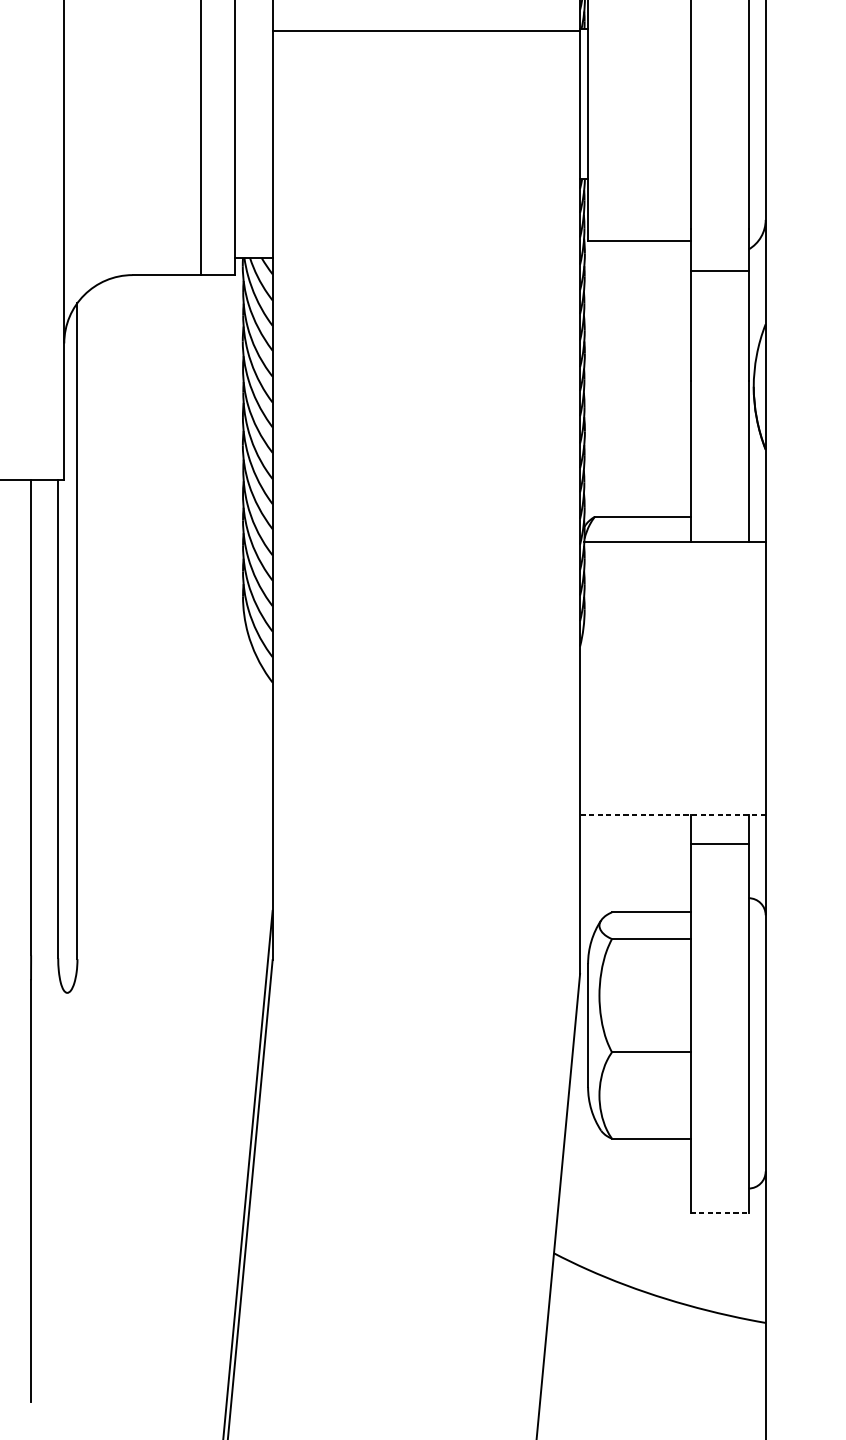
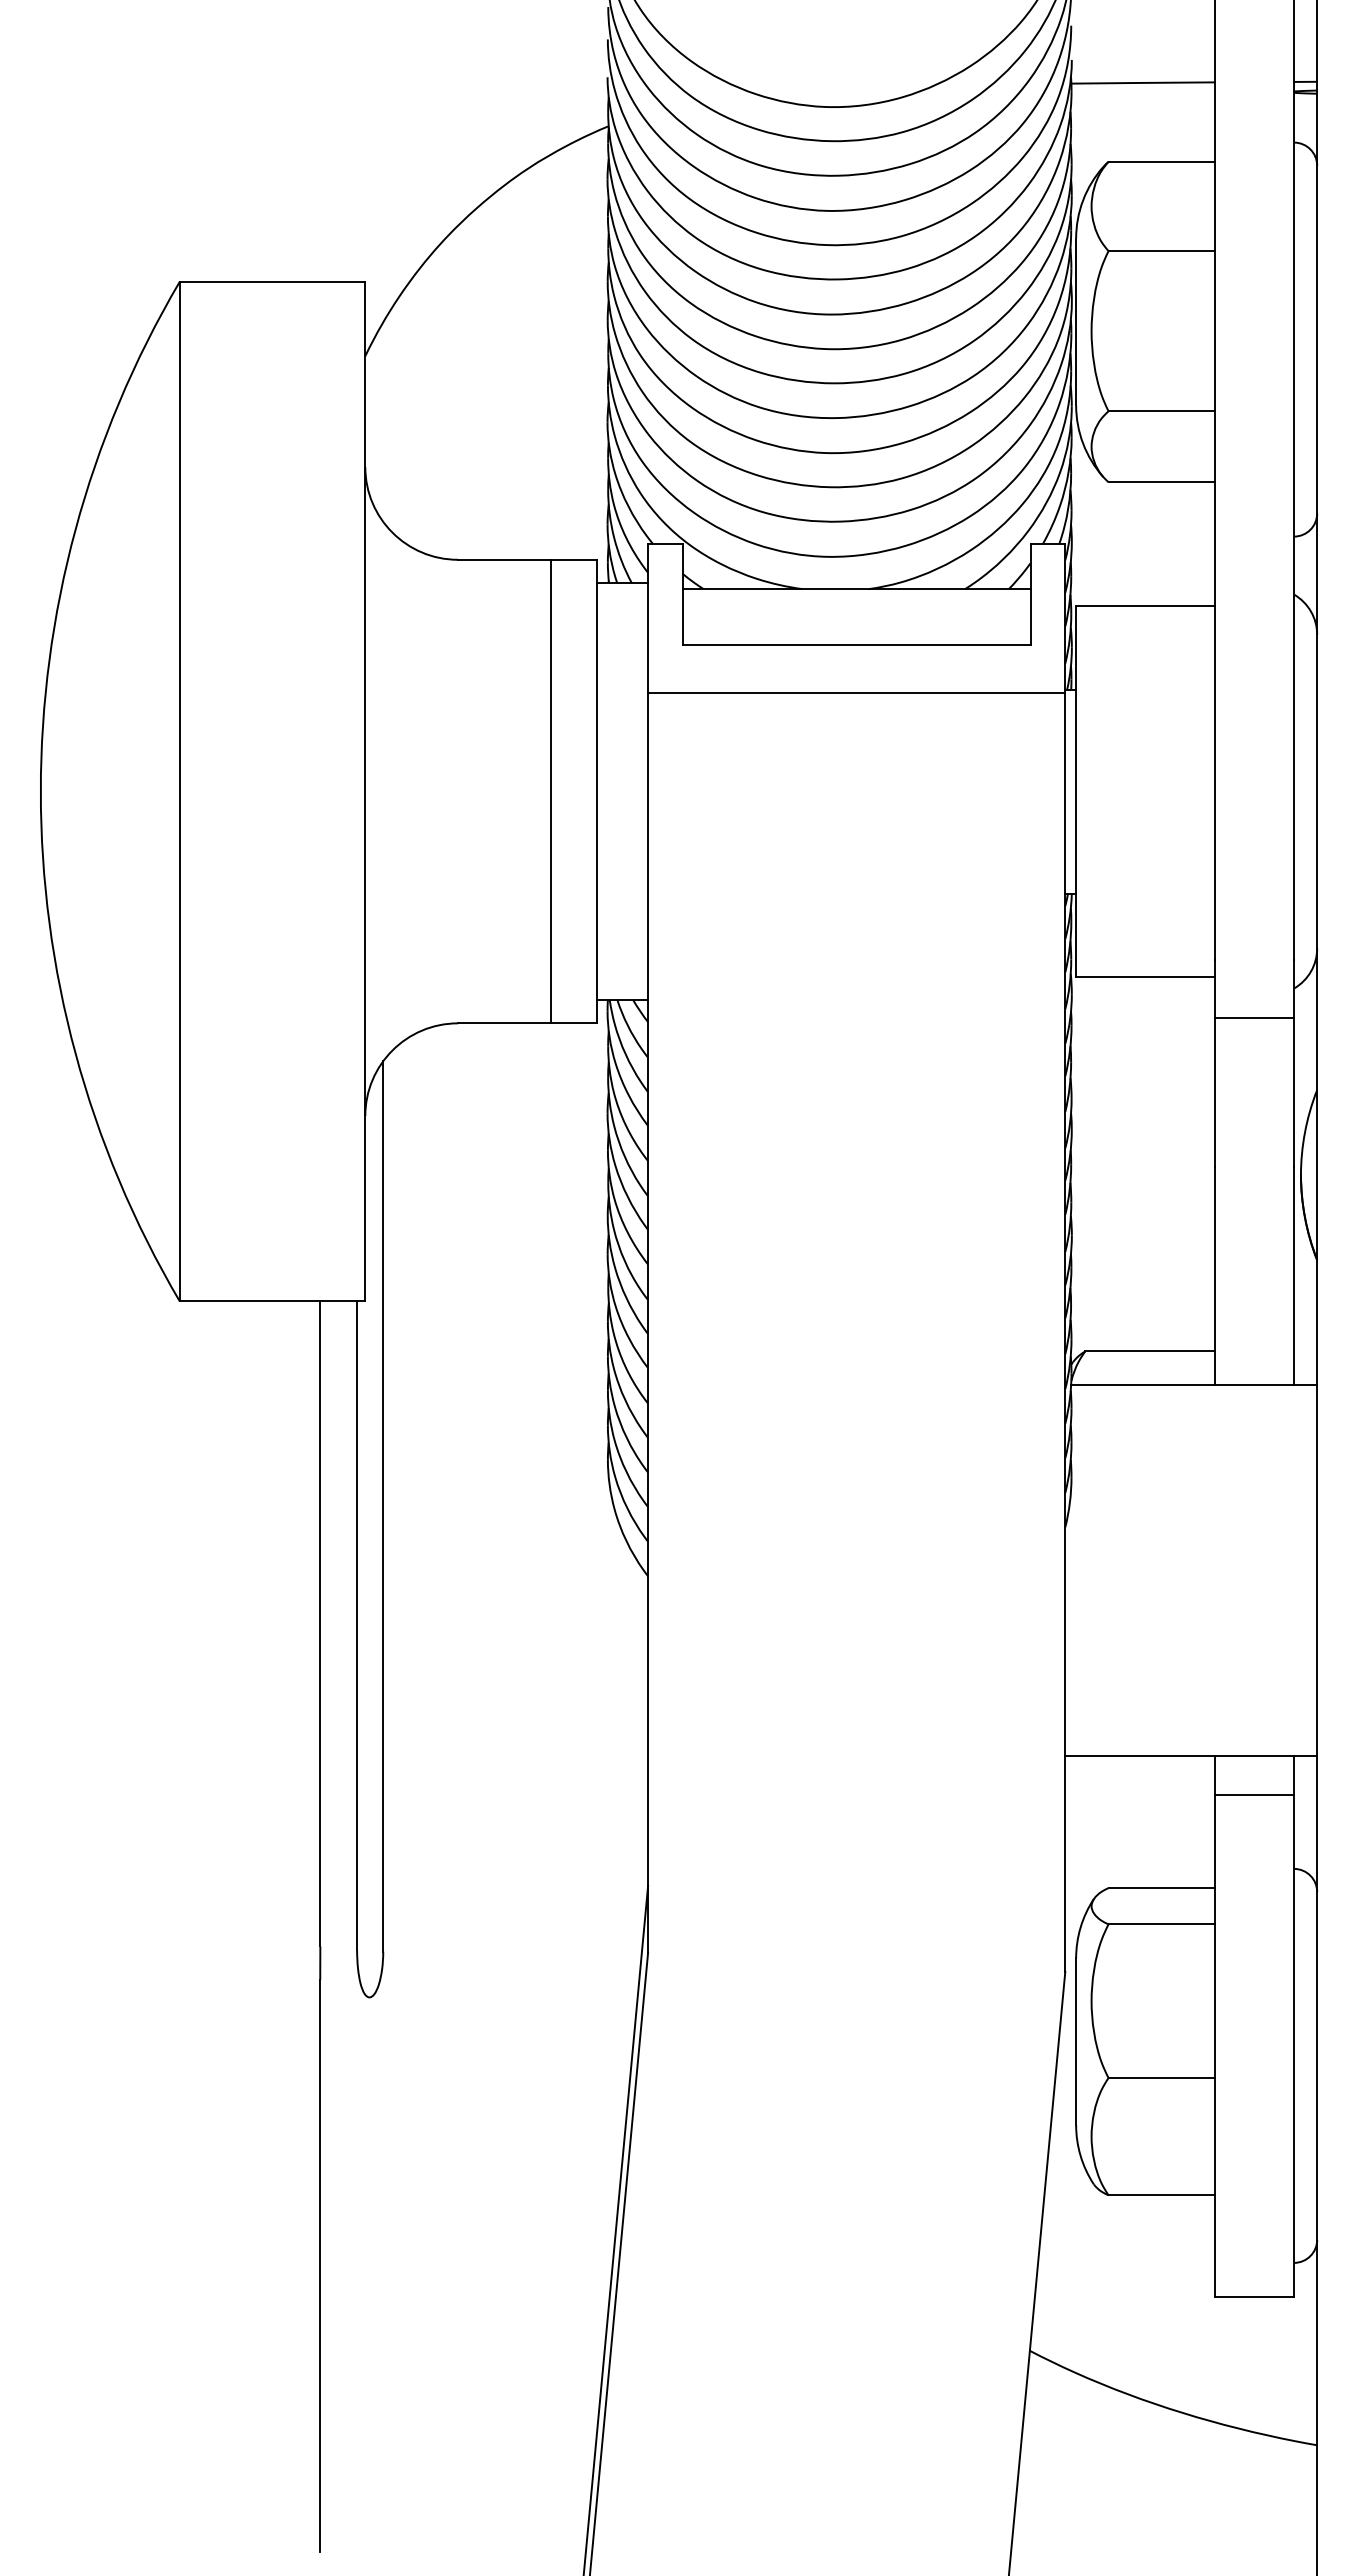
line: (673, 814) -> (1191, 1755), dashed -> solid
line: (720, 1213) -> (1255, 2296), dashed -> solid

